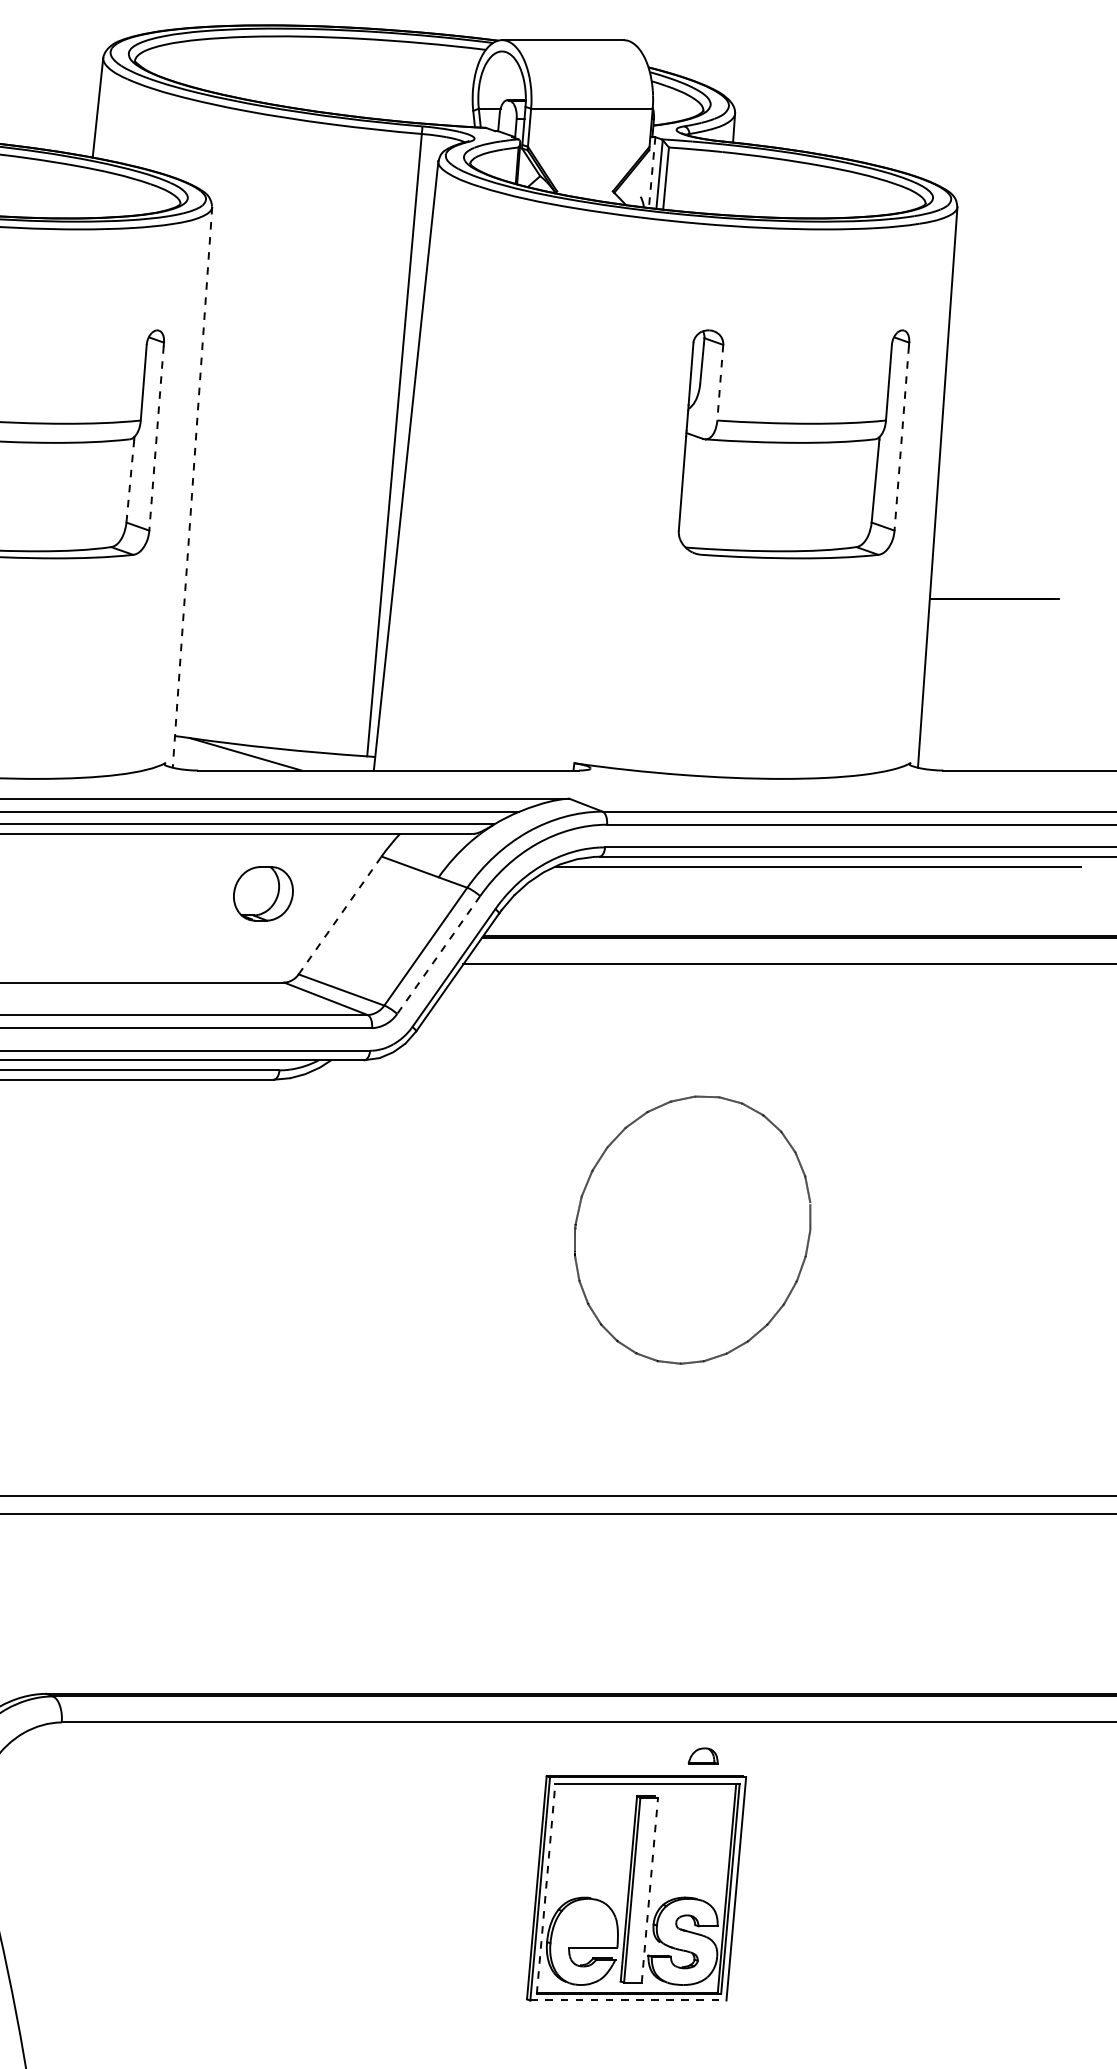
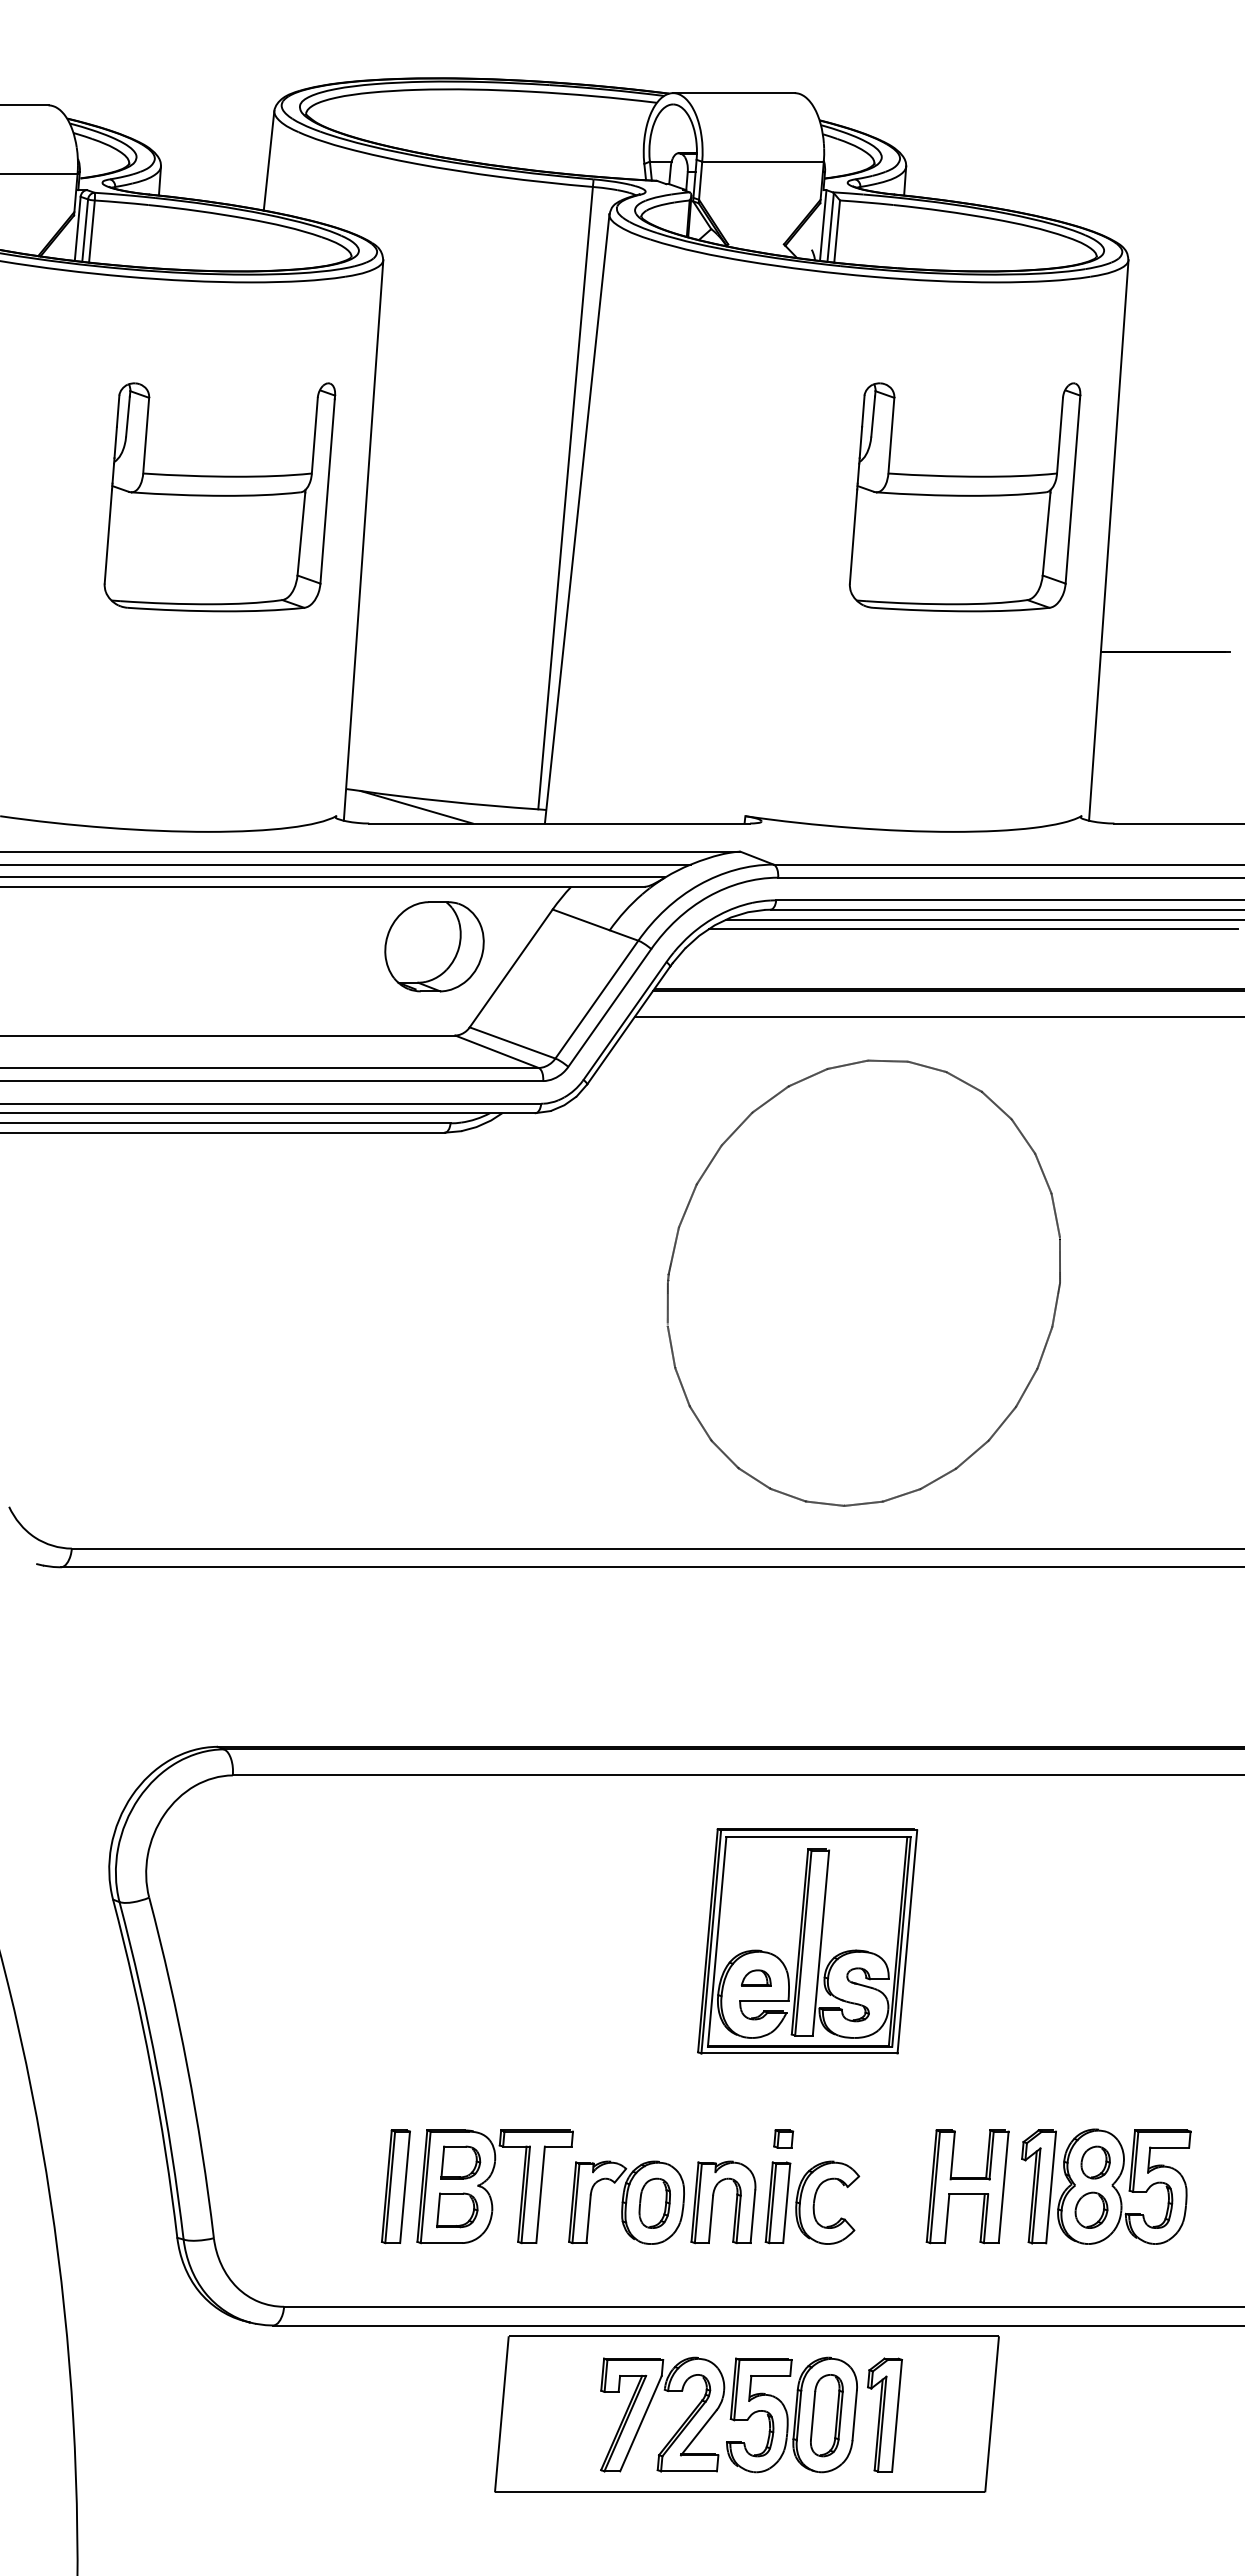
line: (652, 172) -> (823, 225), dashed -> solid
line: (720, 382) -> (891, 435), dashed -> solid
line: (156, 438) -> (327, 491), dashed -> solid
line: (901, 438) -> (1072, 491), dashed -> solid
line: (130, 481) -> (301, 534), dashed -> solid
line: (192, 487) -> (363, 540), dashed -> solid
line: (801, 876) -> (972, 929), added
part: (263, 893) -> (434, 946), size x1.67
line: (340, 915) -> (511, 968), dashed -> solid
line: (438, 955) -> (609, 1008), dashed -> solid
part: (692, 1229) -> (863, 1282), size x1.67
part: (702, 1755) -> (755, 1977), moved
line: (546, 1888) -> (717, 1941), dashed -> solid
line: (649, 1890) -> (820, 1943), dashed -> solid
line: (628, 2000) -> (799, 2053), dashed -> solid

